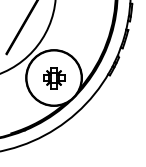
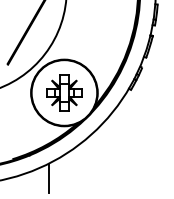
part: (54, 77) -> (64, 92), size x1.43
line: (41, 148) -> (49, 177), added

